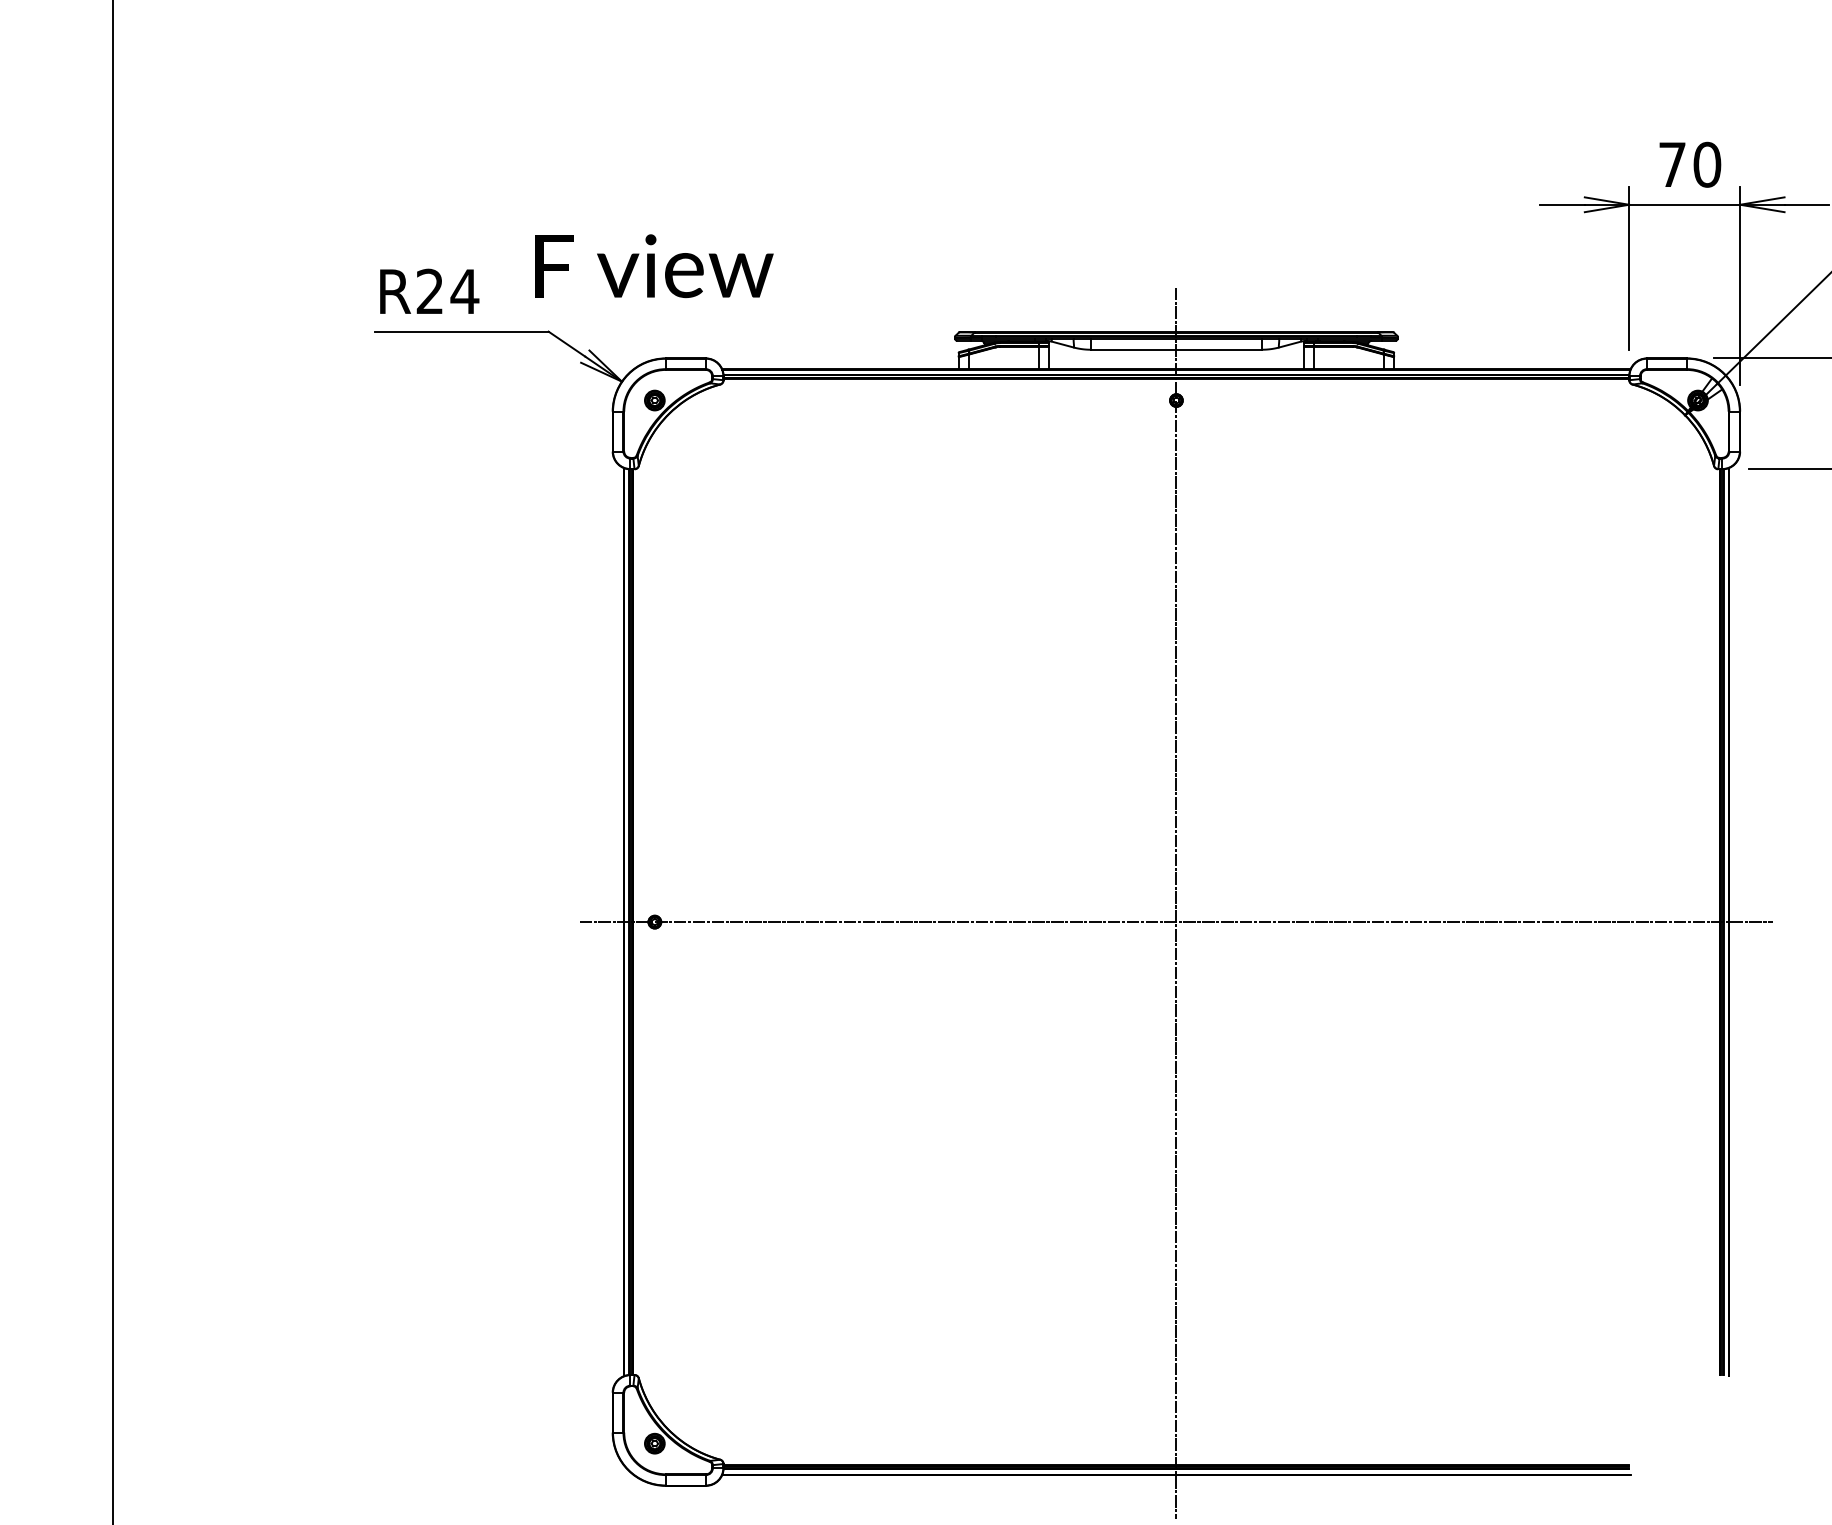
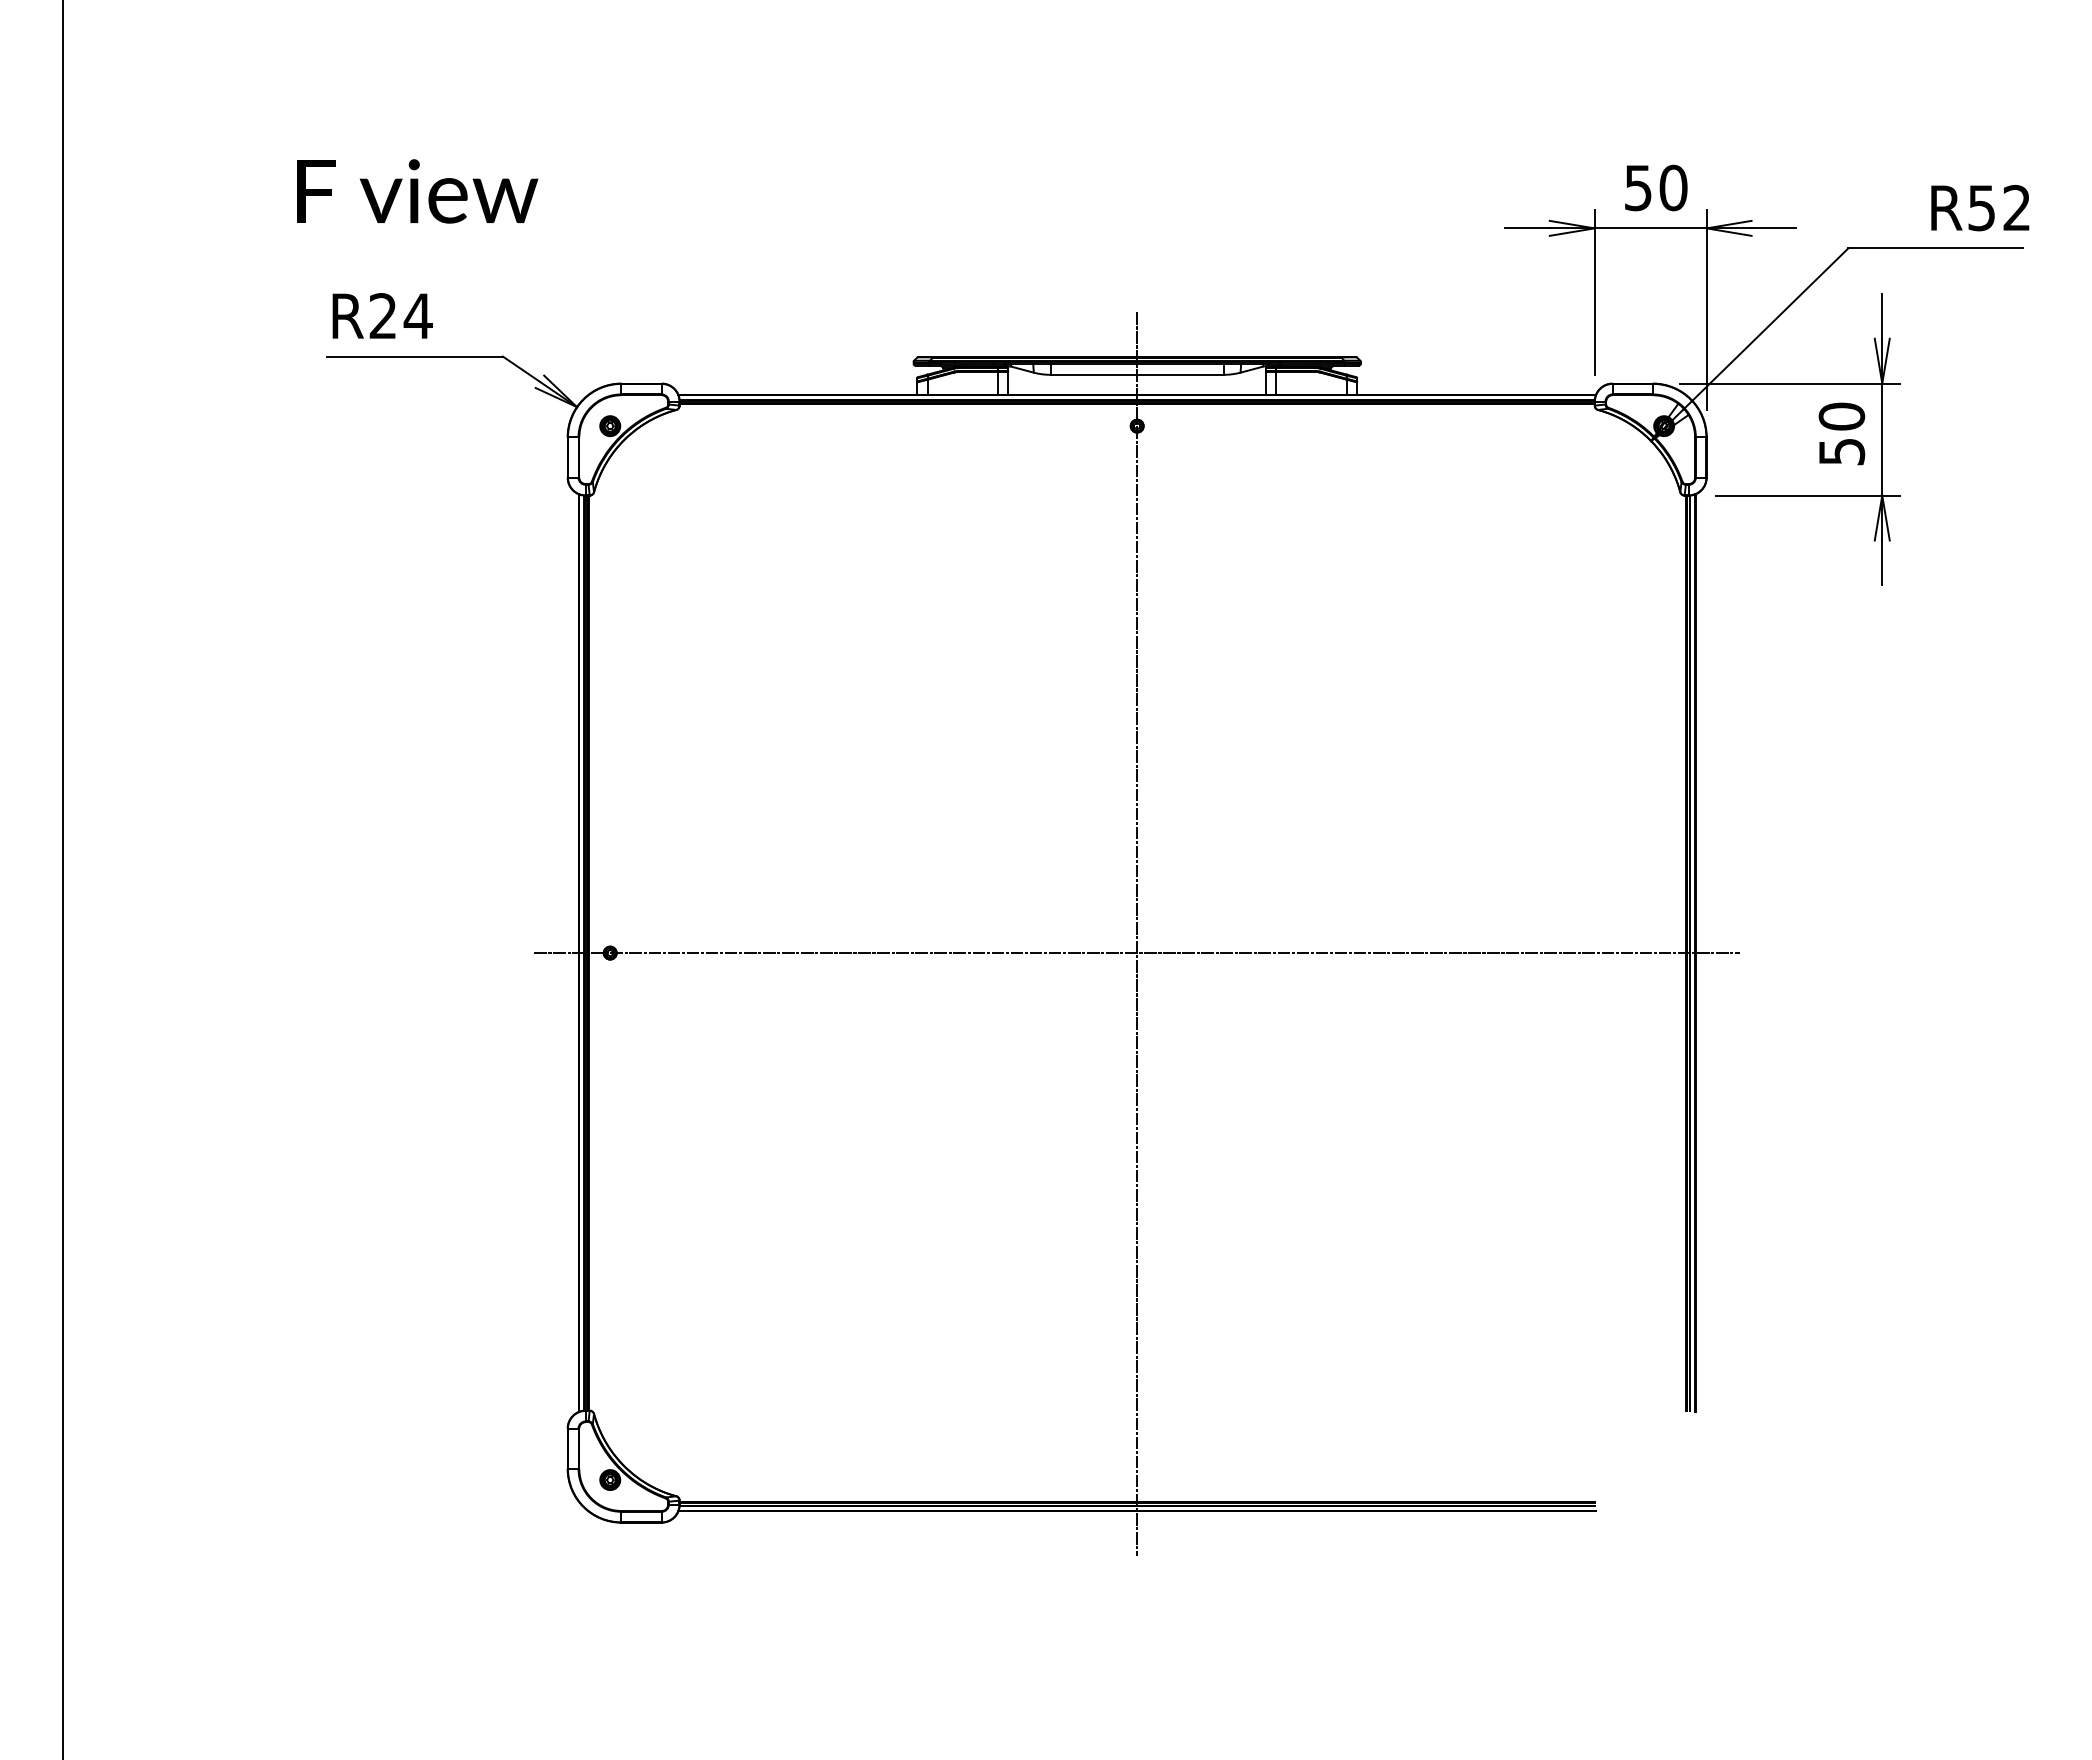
text: (1672, 165) -> (1638, 188), 70 -> 50
text: (654, 266) -> (417, 191), moved

